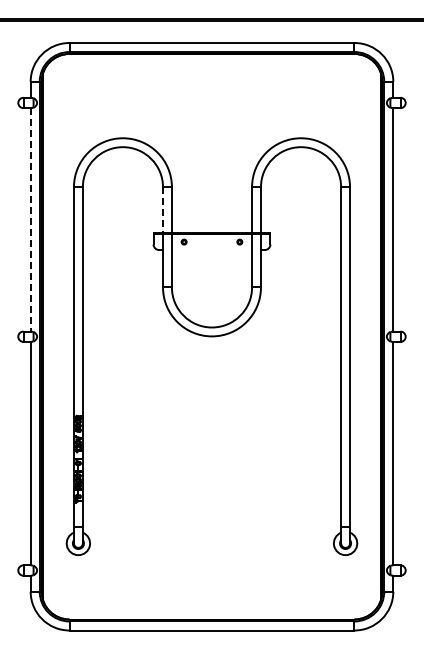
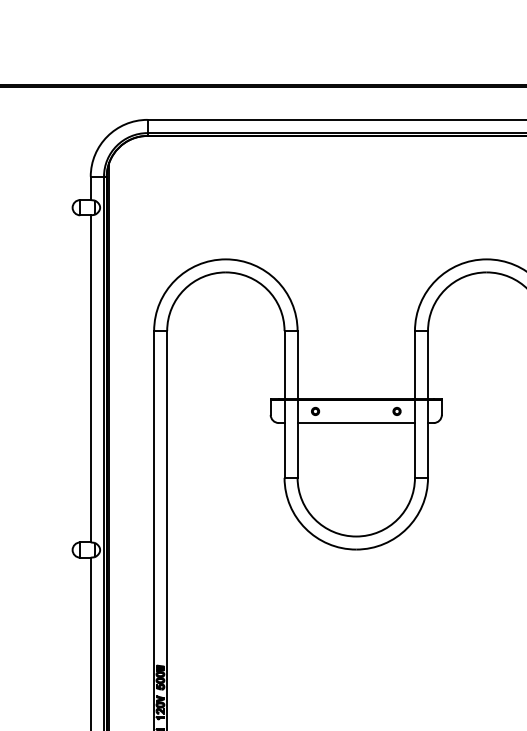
line: (163, 210) -> (285, 365), dashed -> solid
line: (30, 219) -> (90, 378), dashed -> solid
line: (211, 250) -> (355, 423), added

